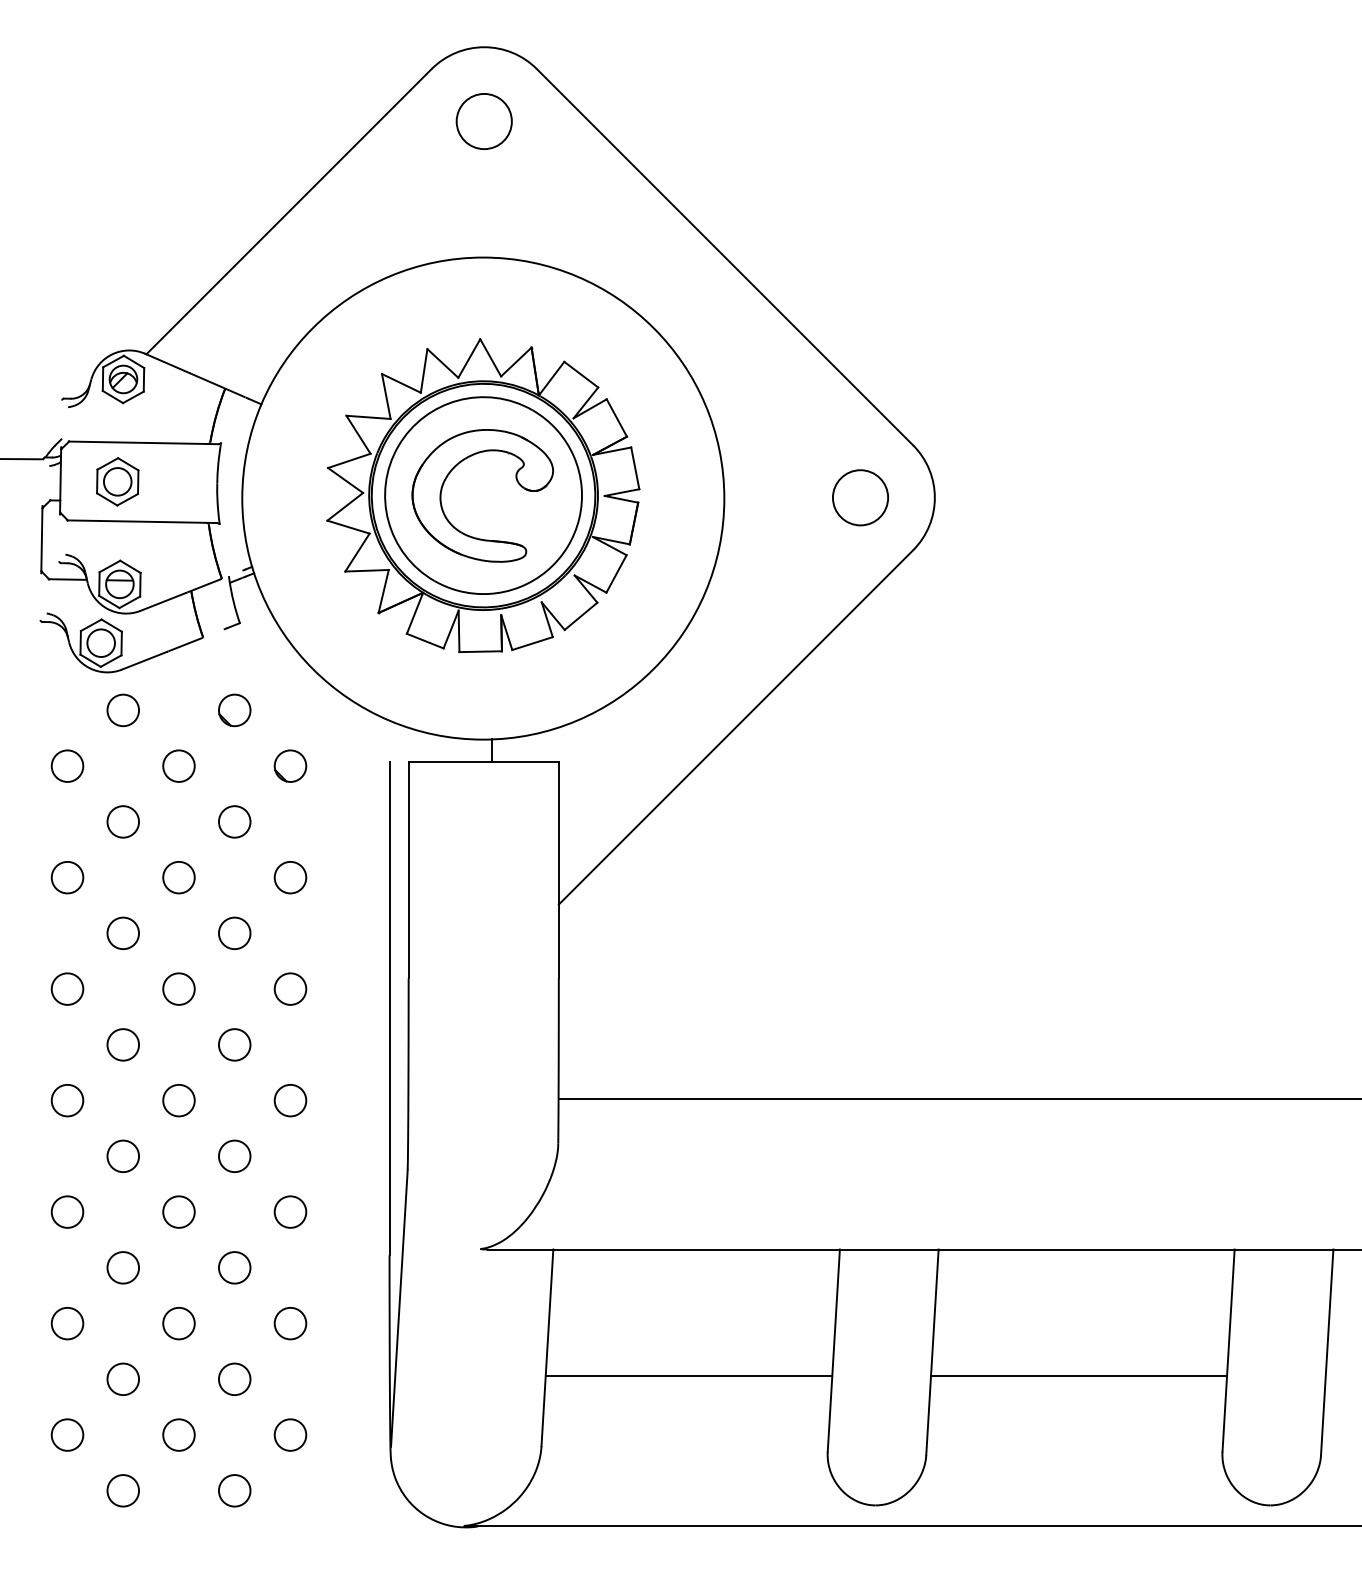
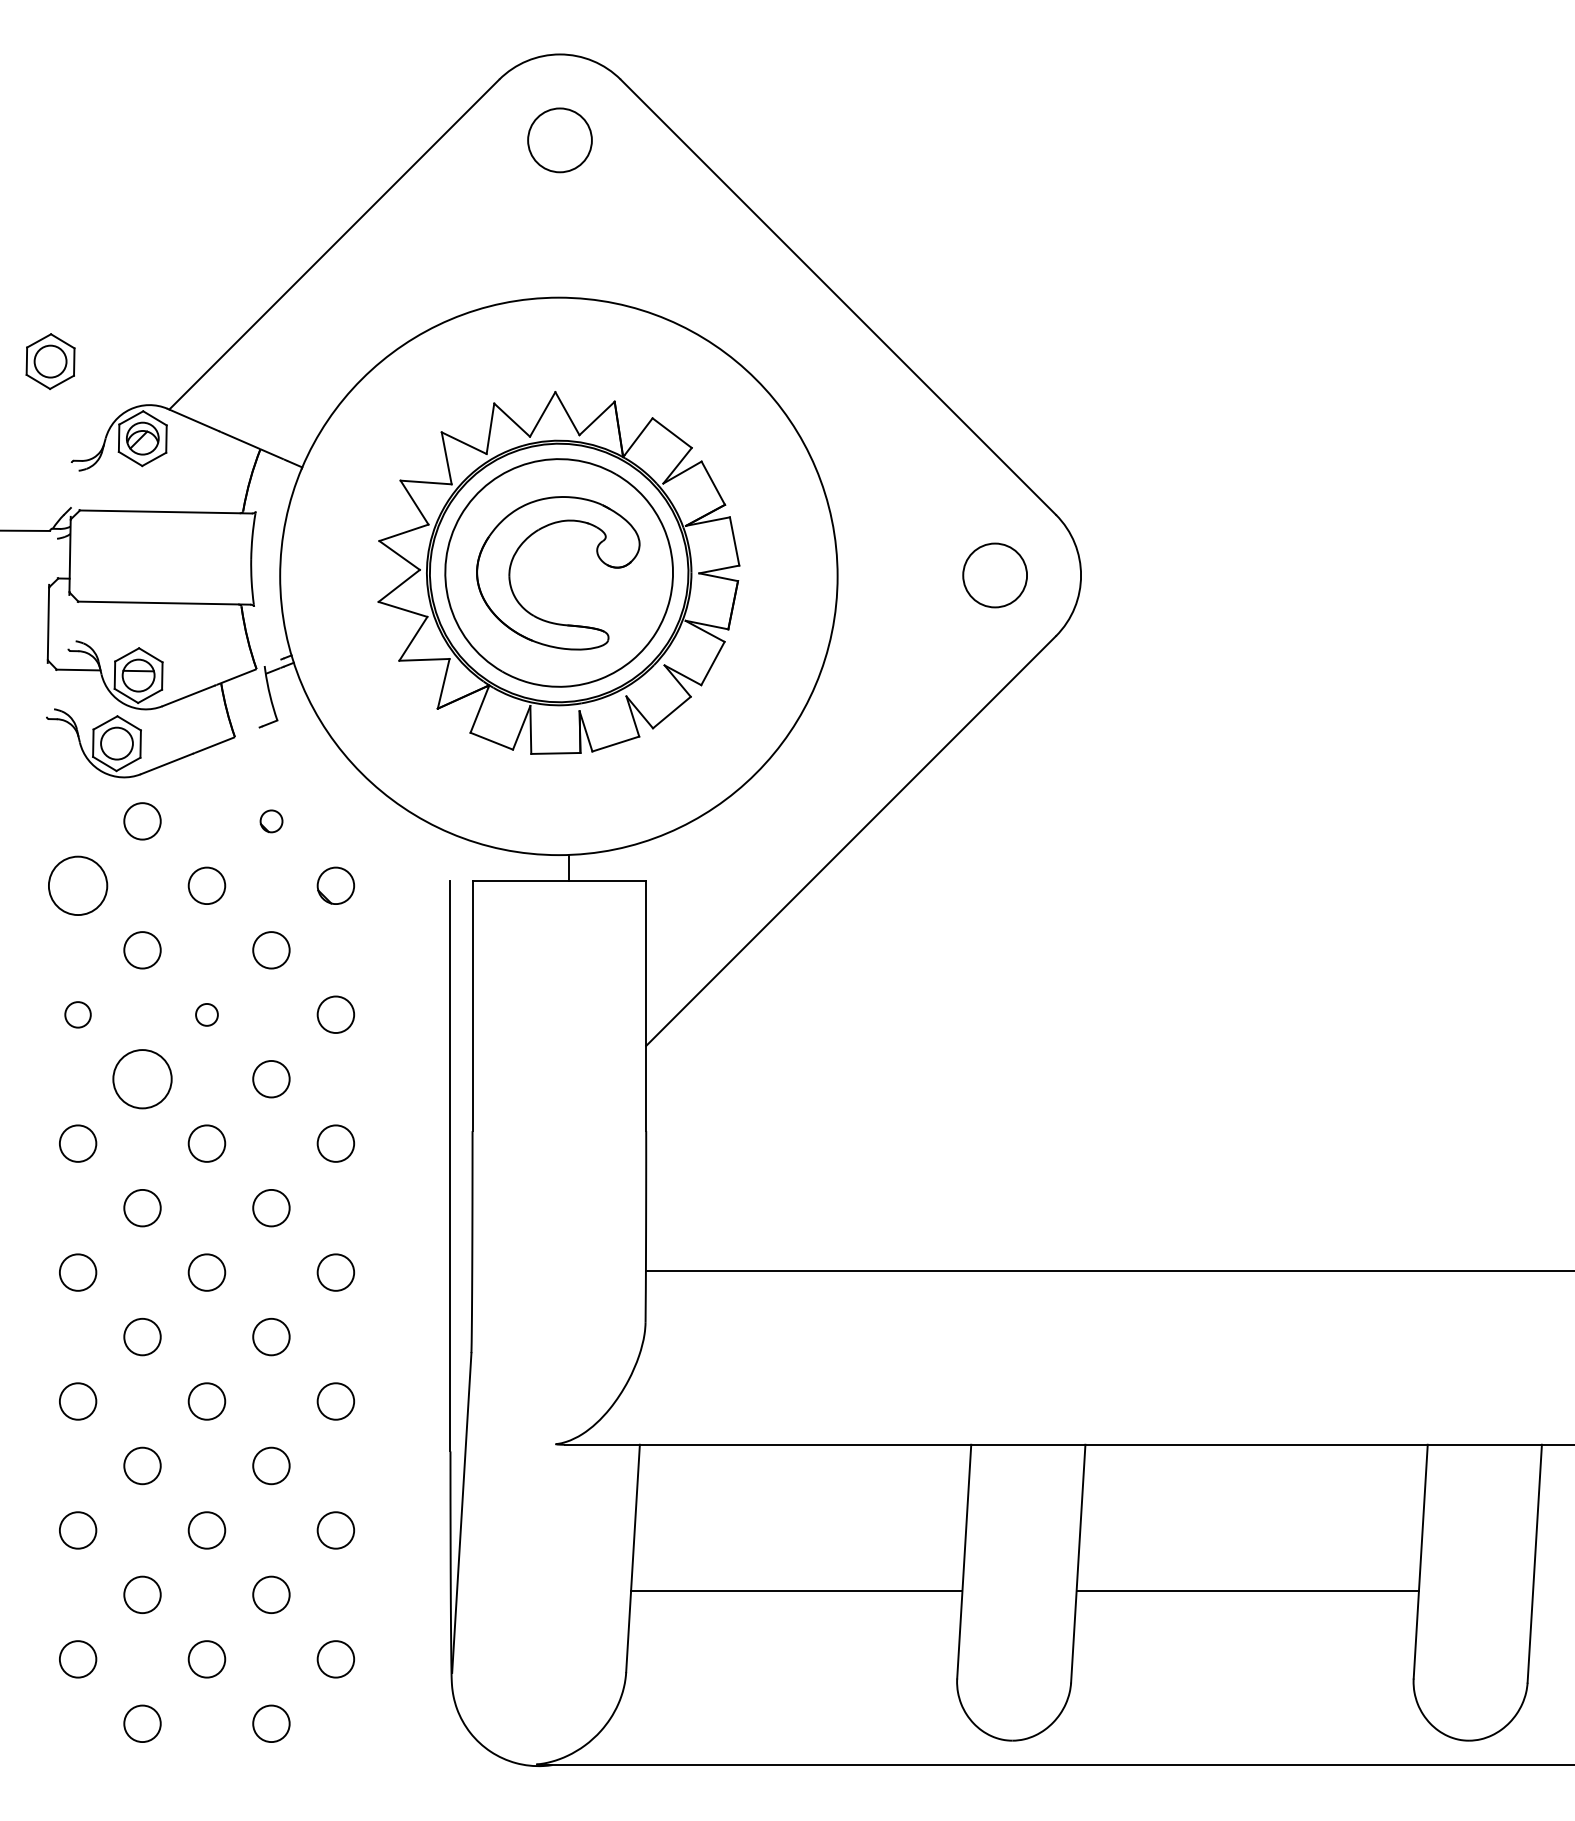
part: (117, 481) -> (50, 361), moved
part: (234, 710) -> (271, 821), size x0.6
circle: (67, 765) -> (78, 885), size x1.6
circle: (67, 877) -> (78, 1014), size x0.7
circle: (178, 877) -> (206, 1014), size x0.6
circle: (123, 933) -> (142, 1079), size x1.6

